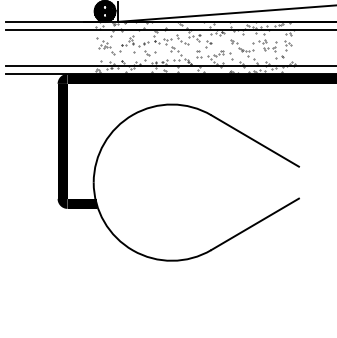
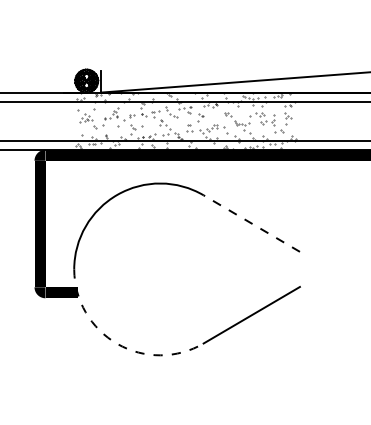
line: (254, 140) -> (251, 223), solid -> dashed
arc: (133, 250) -> (117, 343), solid -> dashed

